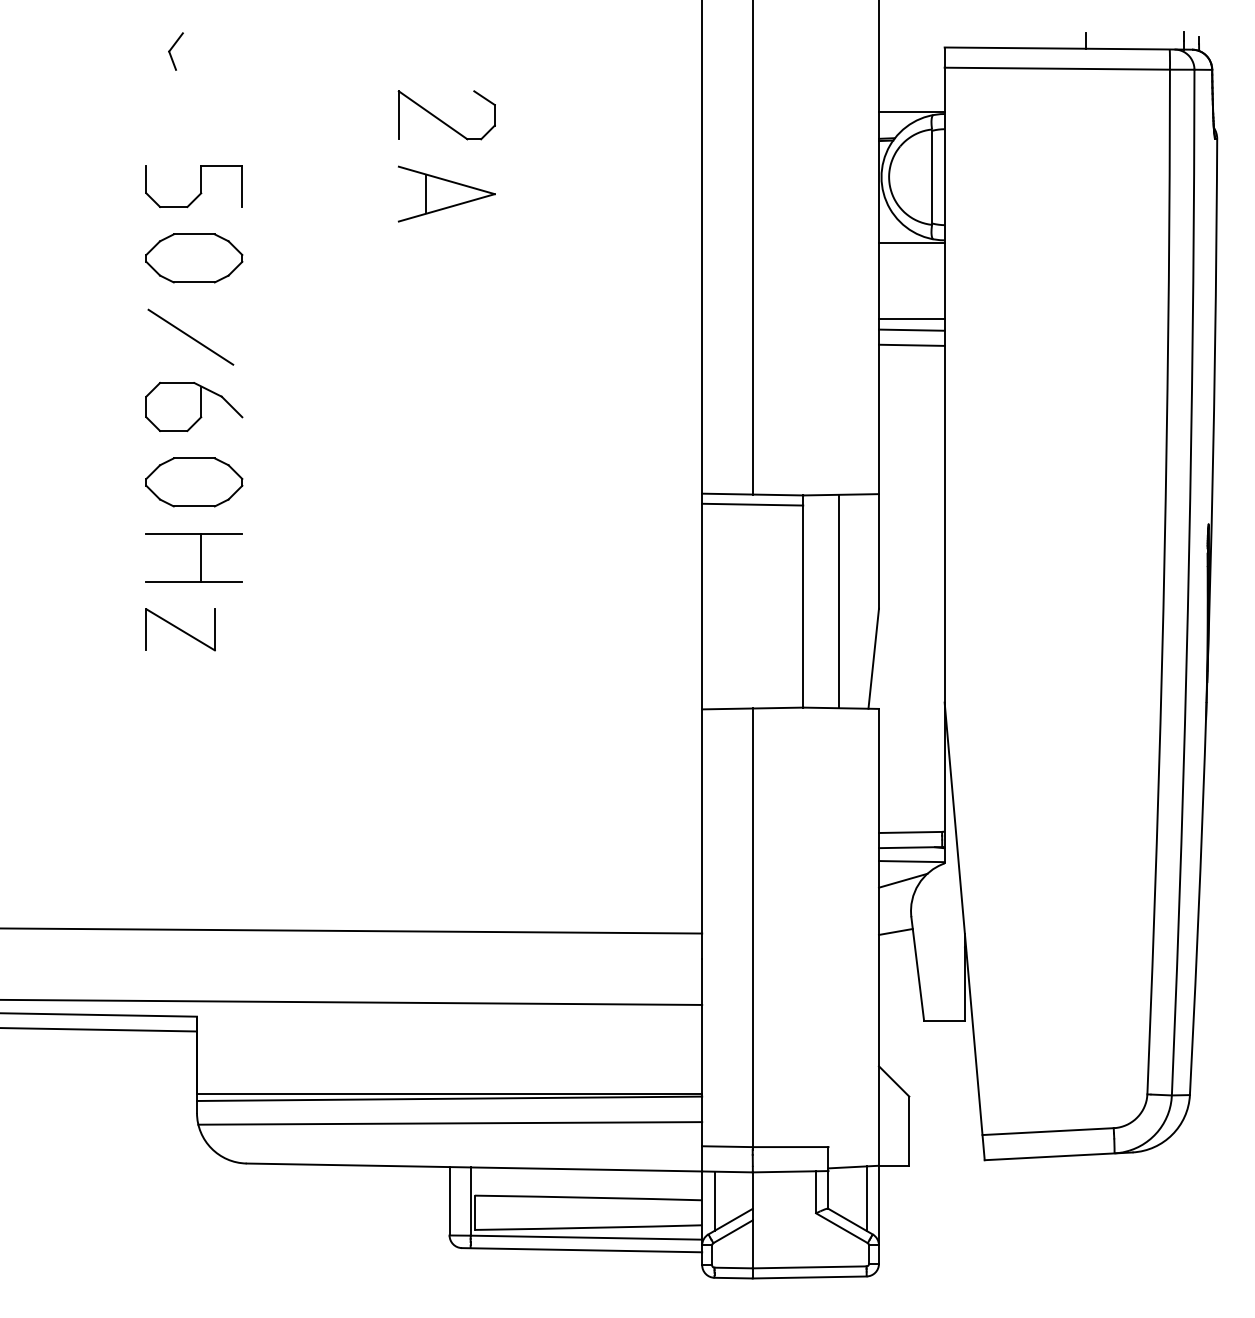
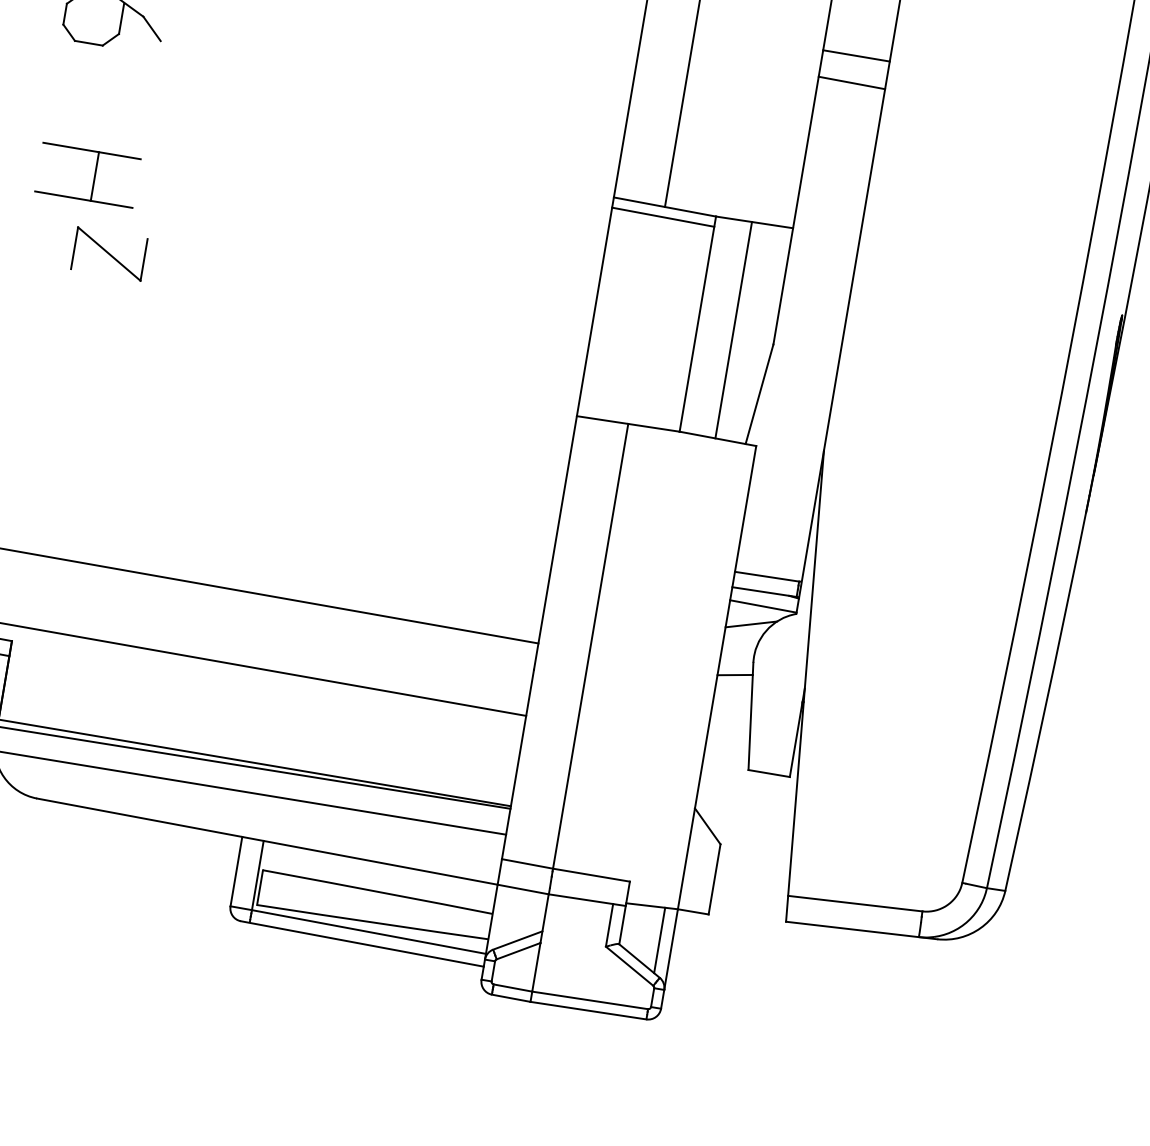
line: (911, 329) -> (854, 66), removed
part: (194, 482) -> (101, 99), removed
part: (180, 629) -> (109, 253), moved
line: (714, 1200) -> (505, 916), removed

